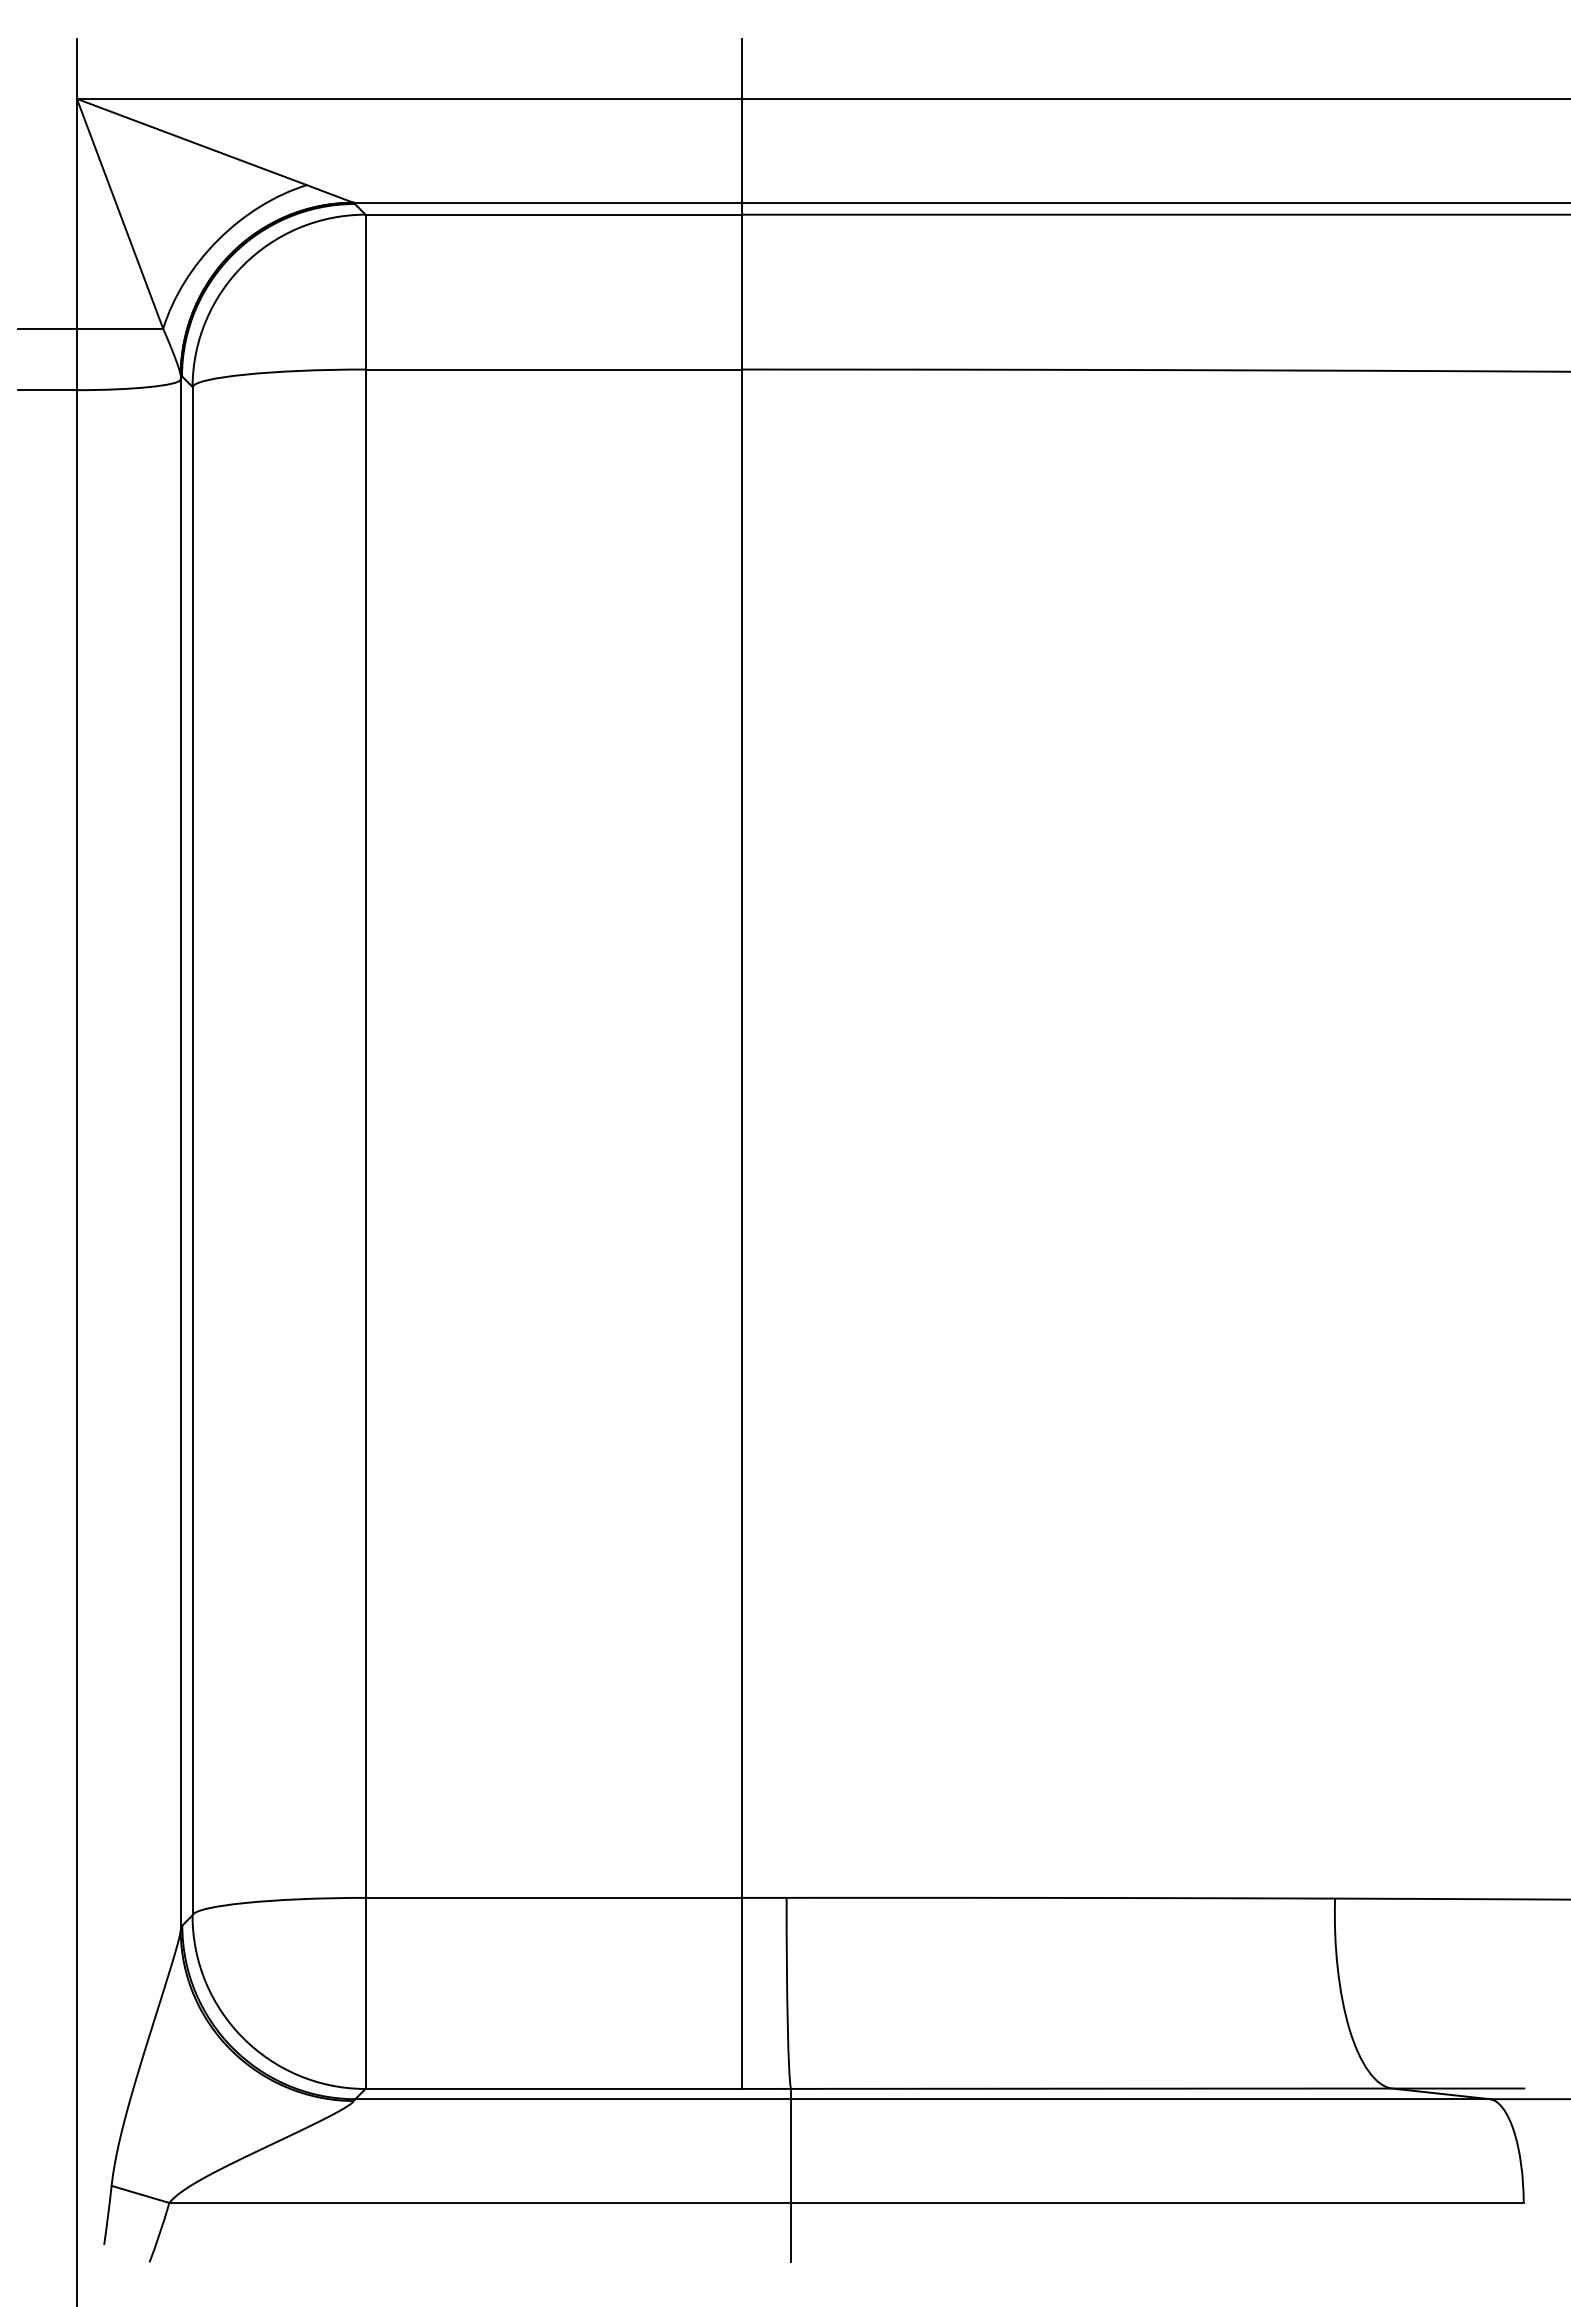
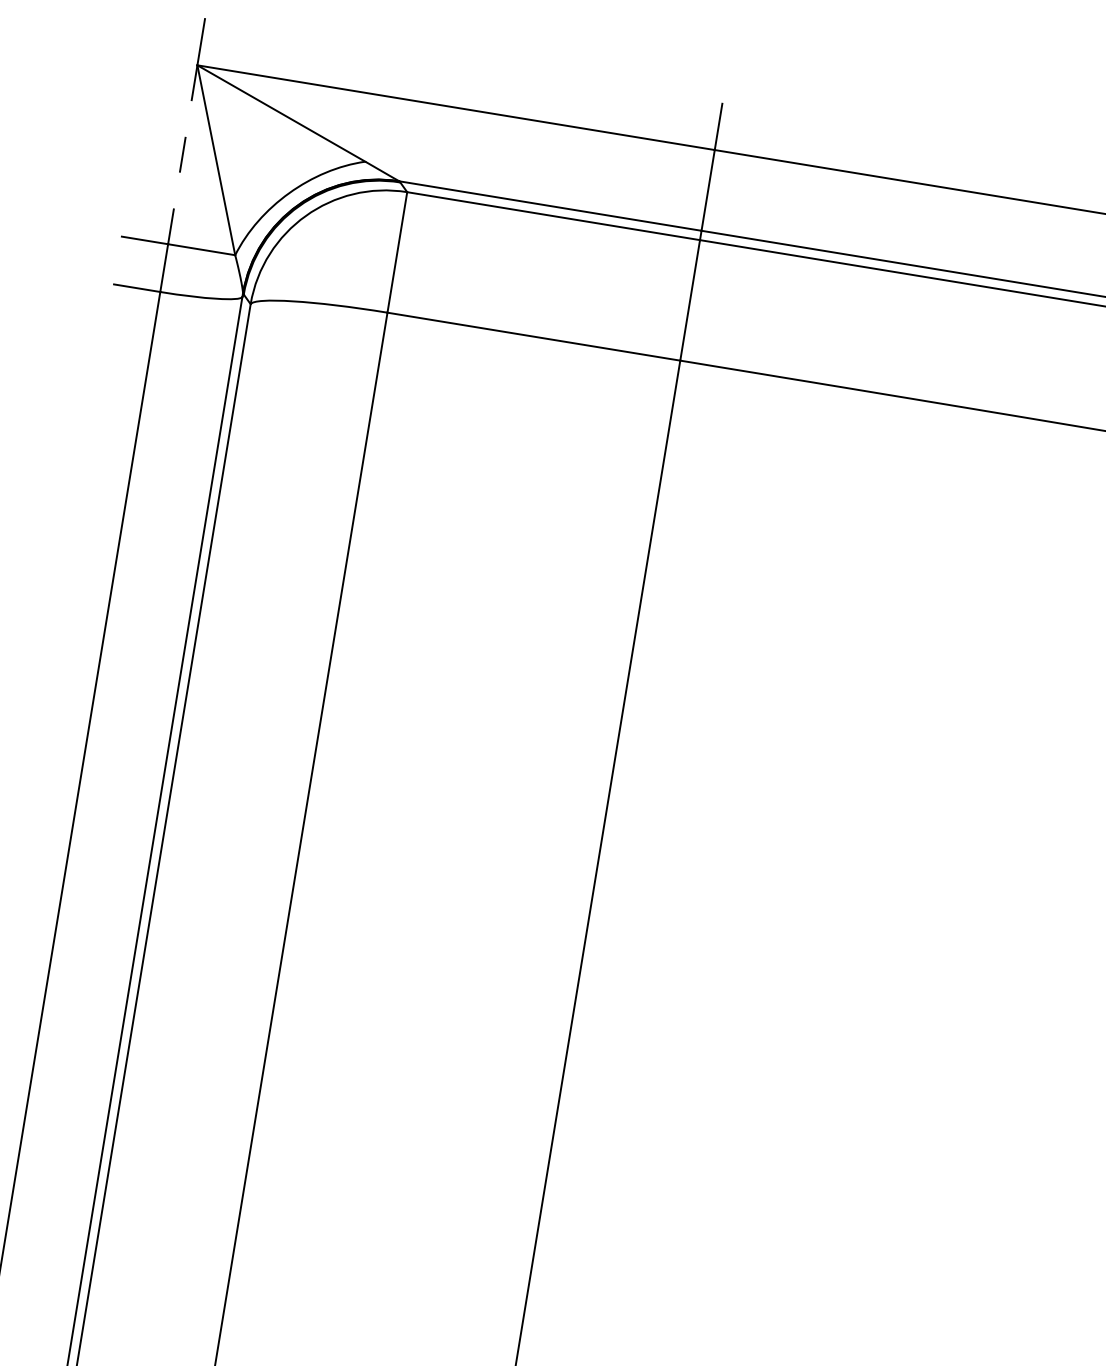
line: (76, 213) -> (182, 154), solid -> dashed

